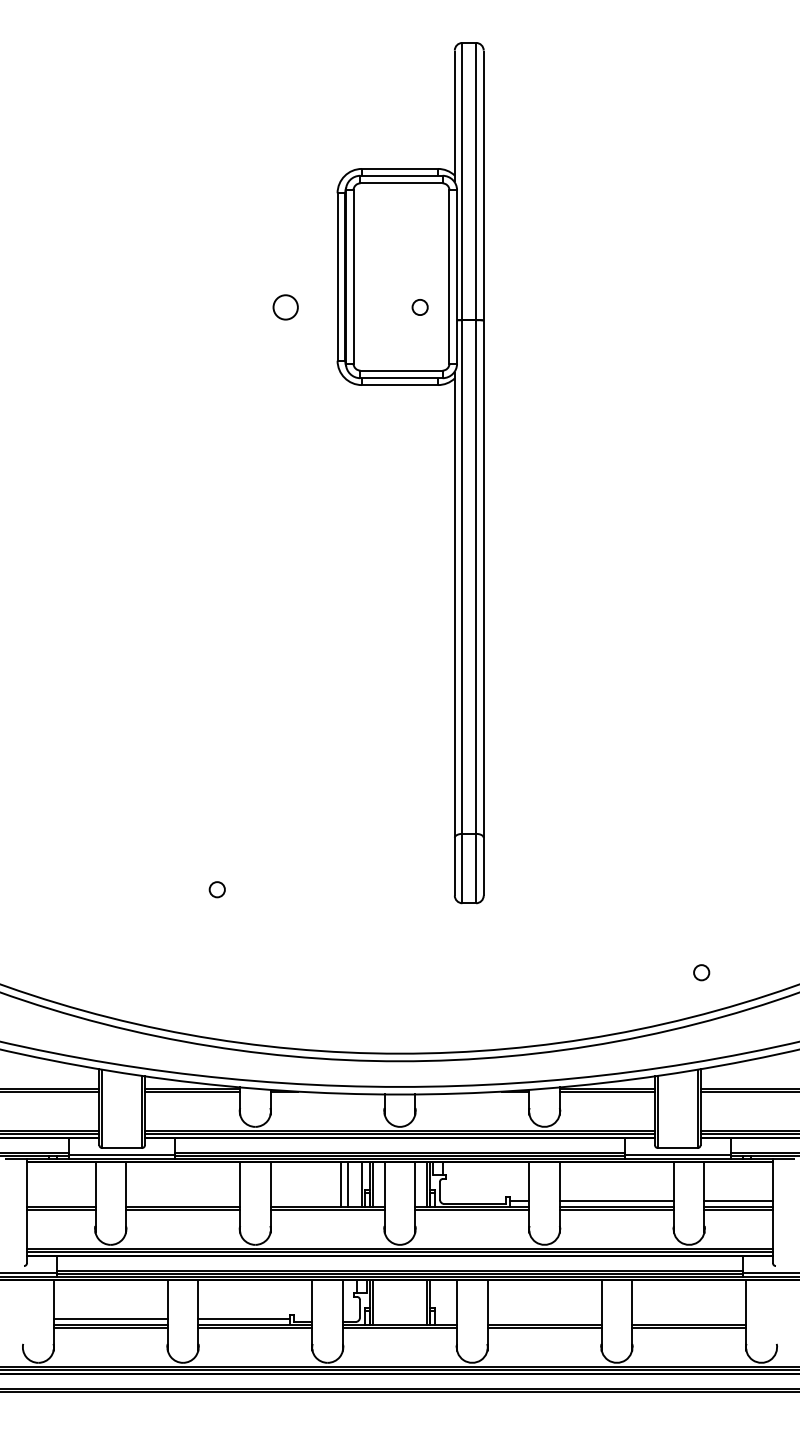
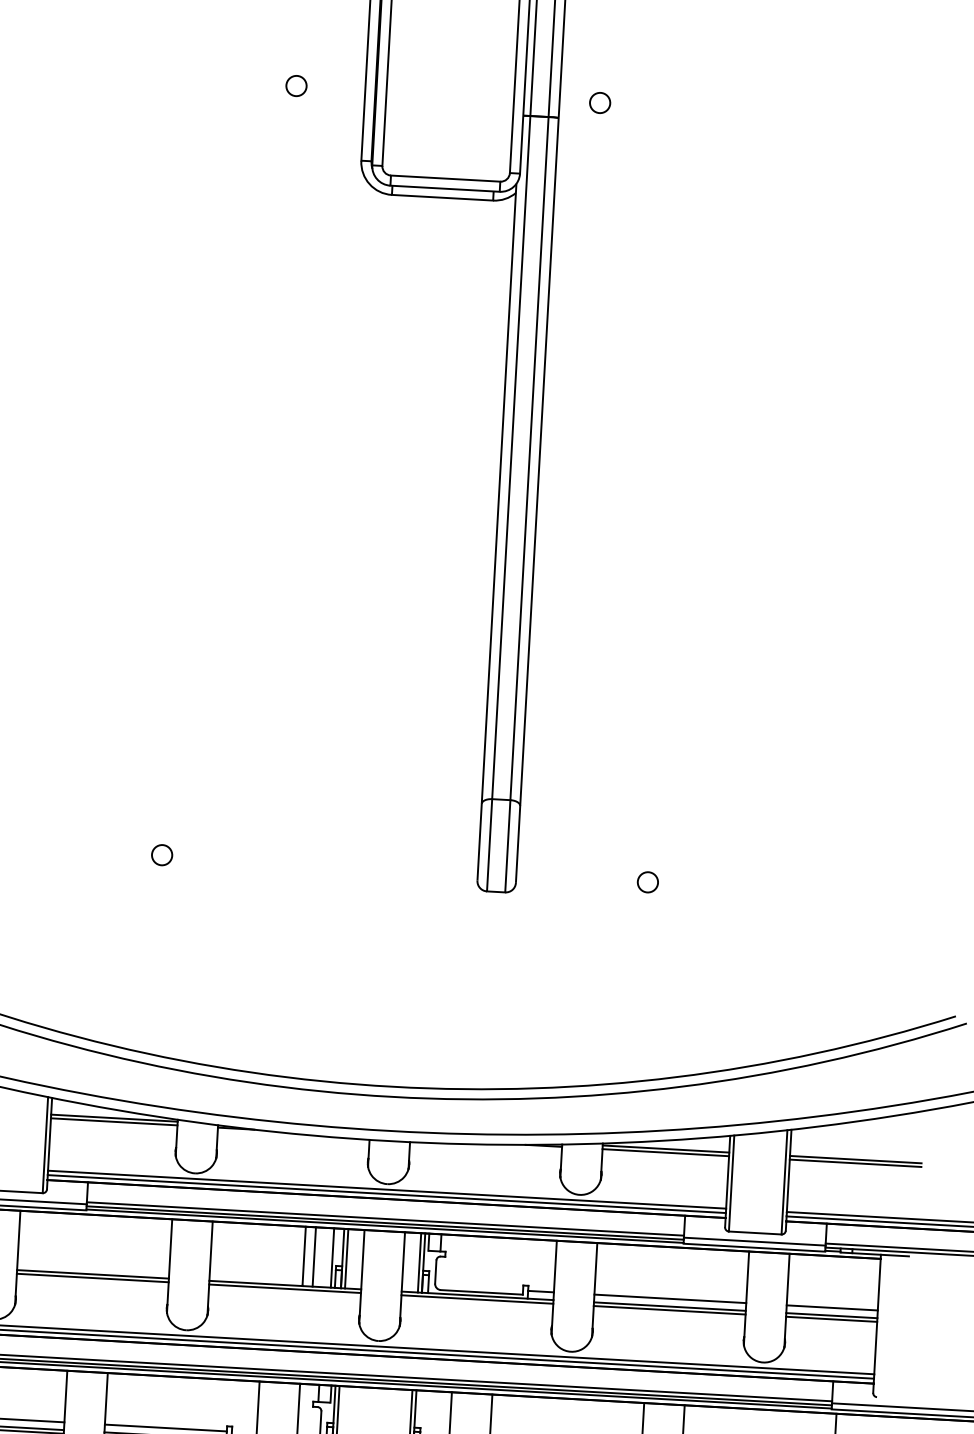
circle: (285, 307) -> (296, 86), size x0.62
circle: (419, 307) -> (599, 103), moved
circle: (701, 972) -> (647, 882), moved

